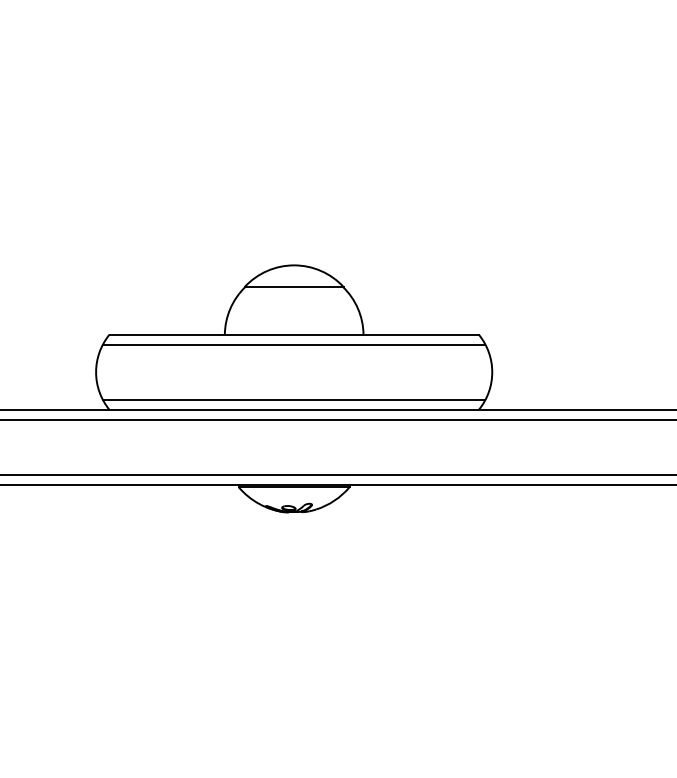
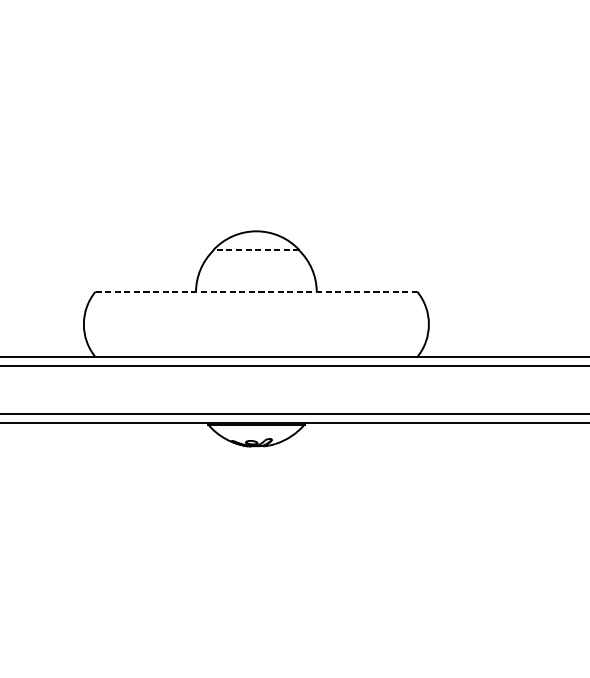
line: (294, 287) -> (256, 250), solid -> dashed
line: (294, 334) -> (256, 291), solid -> dashed
line: (293, 344) -> (255, 300), removed
line: (293, 400) -> (255, 349), removed

